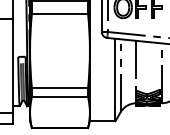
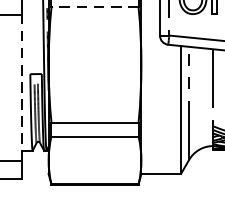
line: (59, 13) -> (94, 6), solid -> dashed
line: (12, 65) -> (21, 87), solid -> dashed

